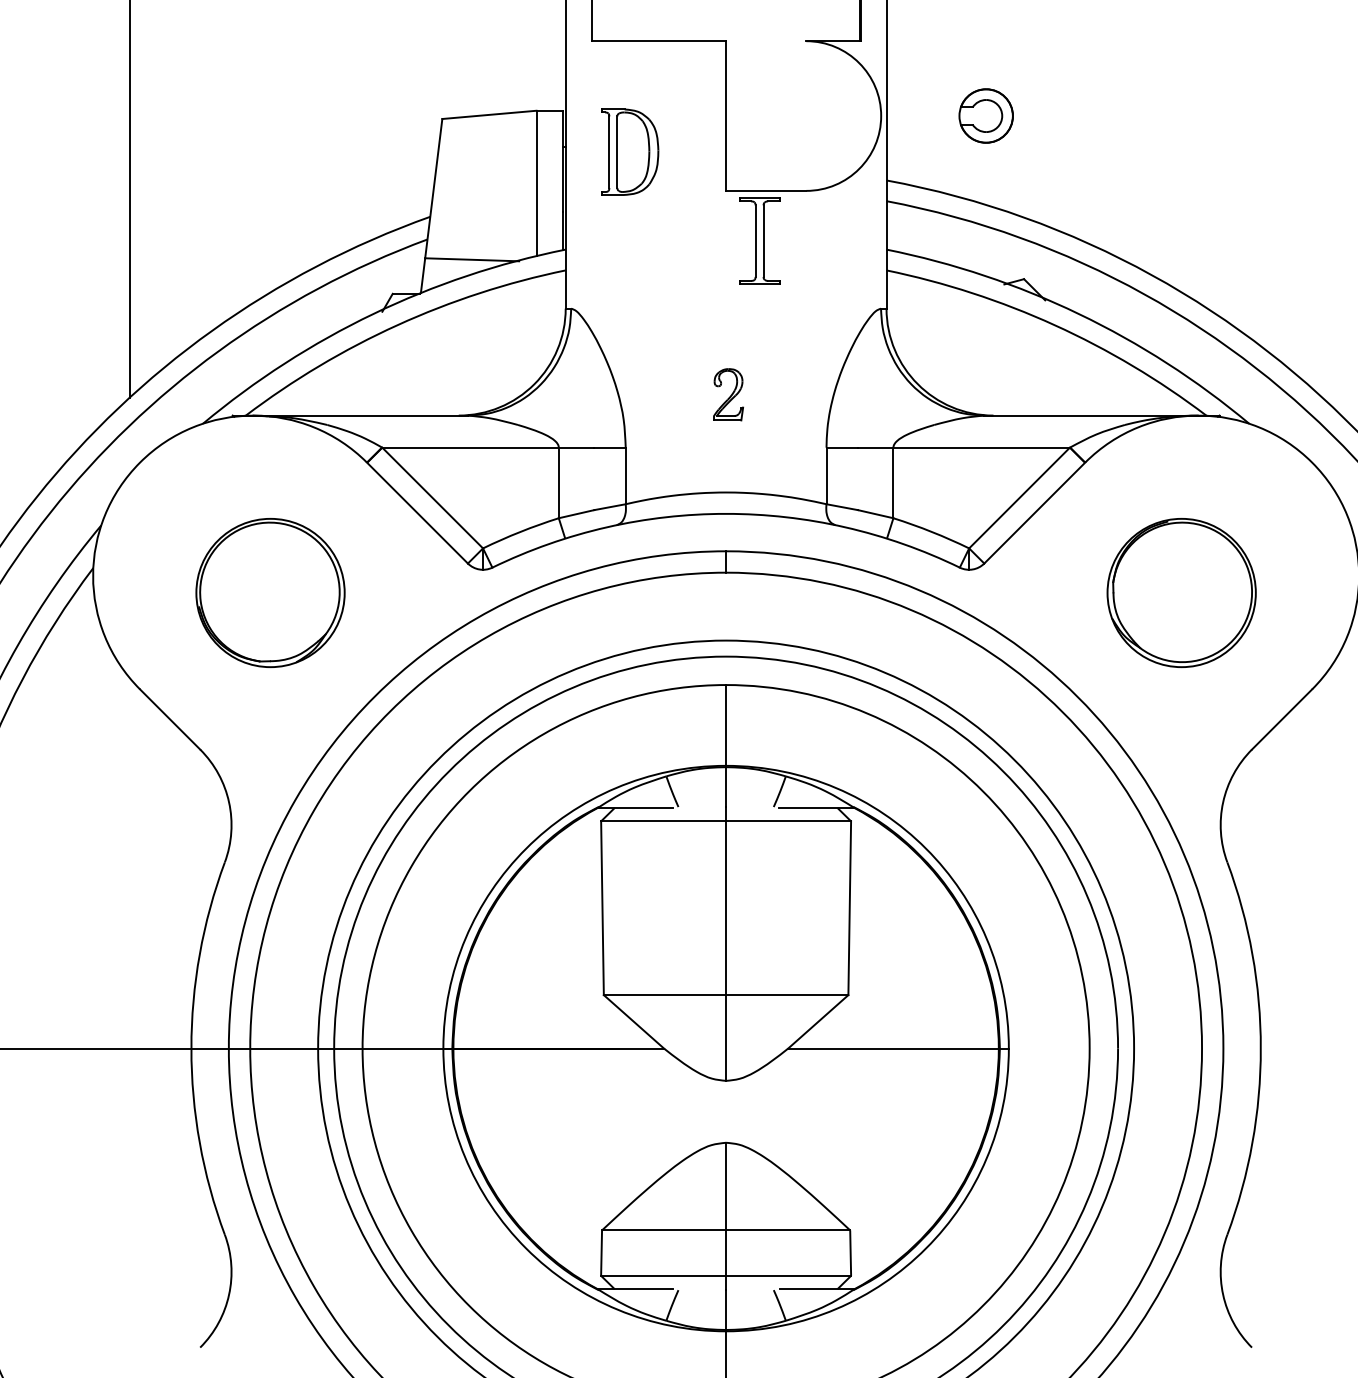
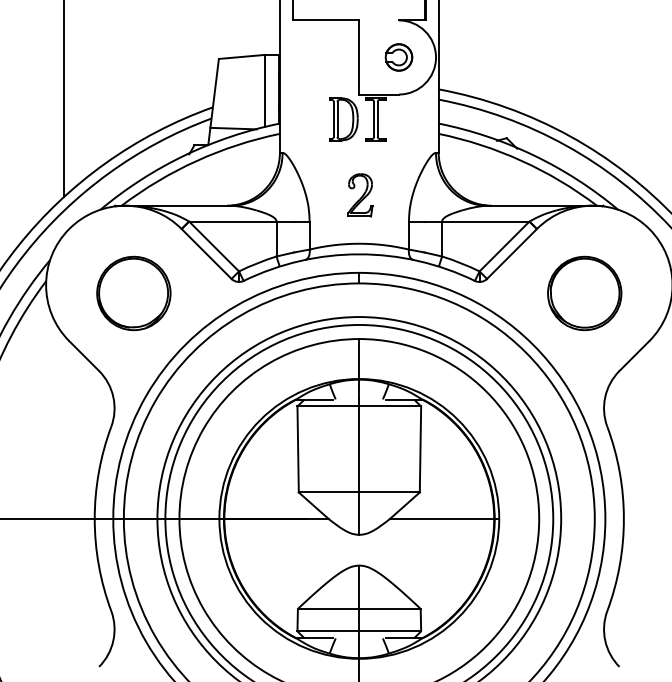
part: (985, 116) -> (398, 57), moved
part: (629, 152) -> (343, 119), moved
part: (728, 394) -> (360, 195), size x1.67

